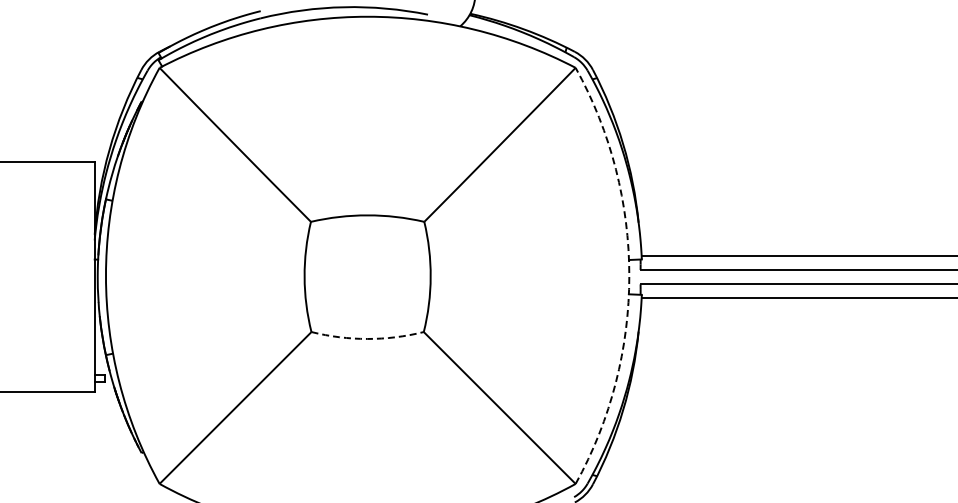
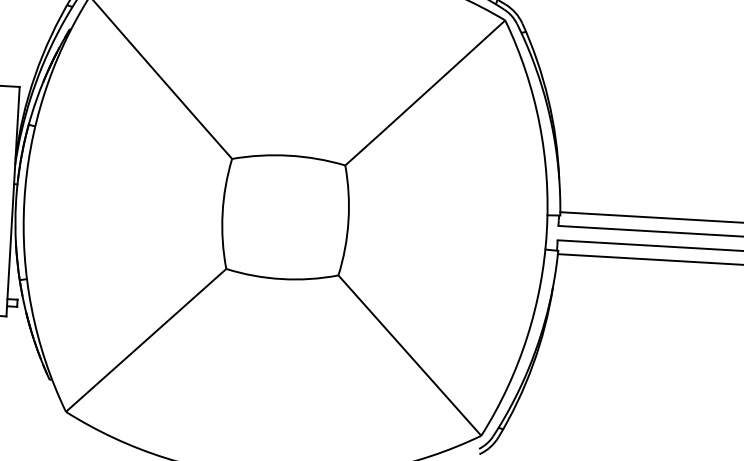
arc: (629, 275) -> (547, 230), dashed -> solid
arc: (367, 338) -> (281, 278), dashed -> solid

